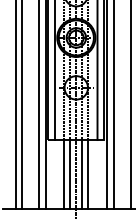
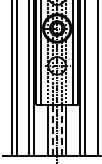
line: (70, 174) -> (52, 130), solid -> dashed
line: (82, 174) -> (61, 130), solid -> dashed

